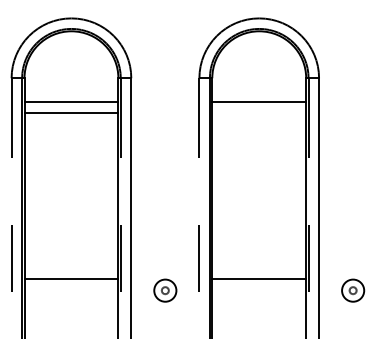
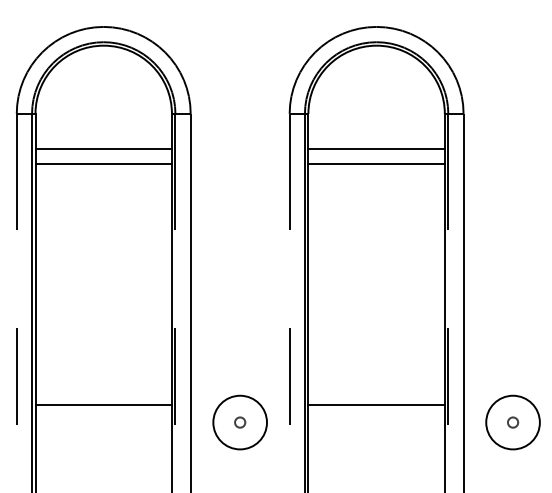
line: (259, 112) -> (376, 163), added
circle: (164, 290) -> (238, 422), size x1.67
circle: (352, 290) -> (512, 422), size x1.67

